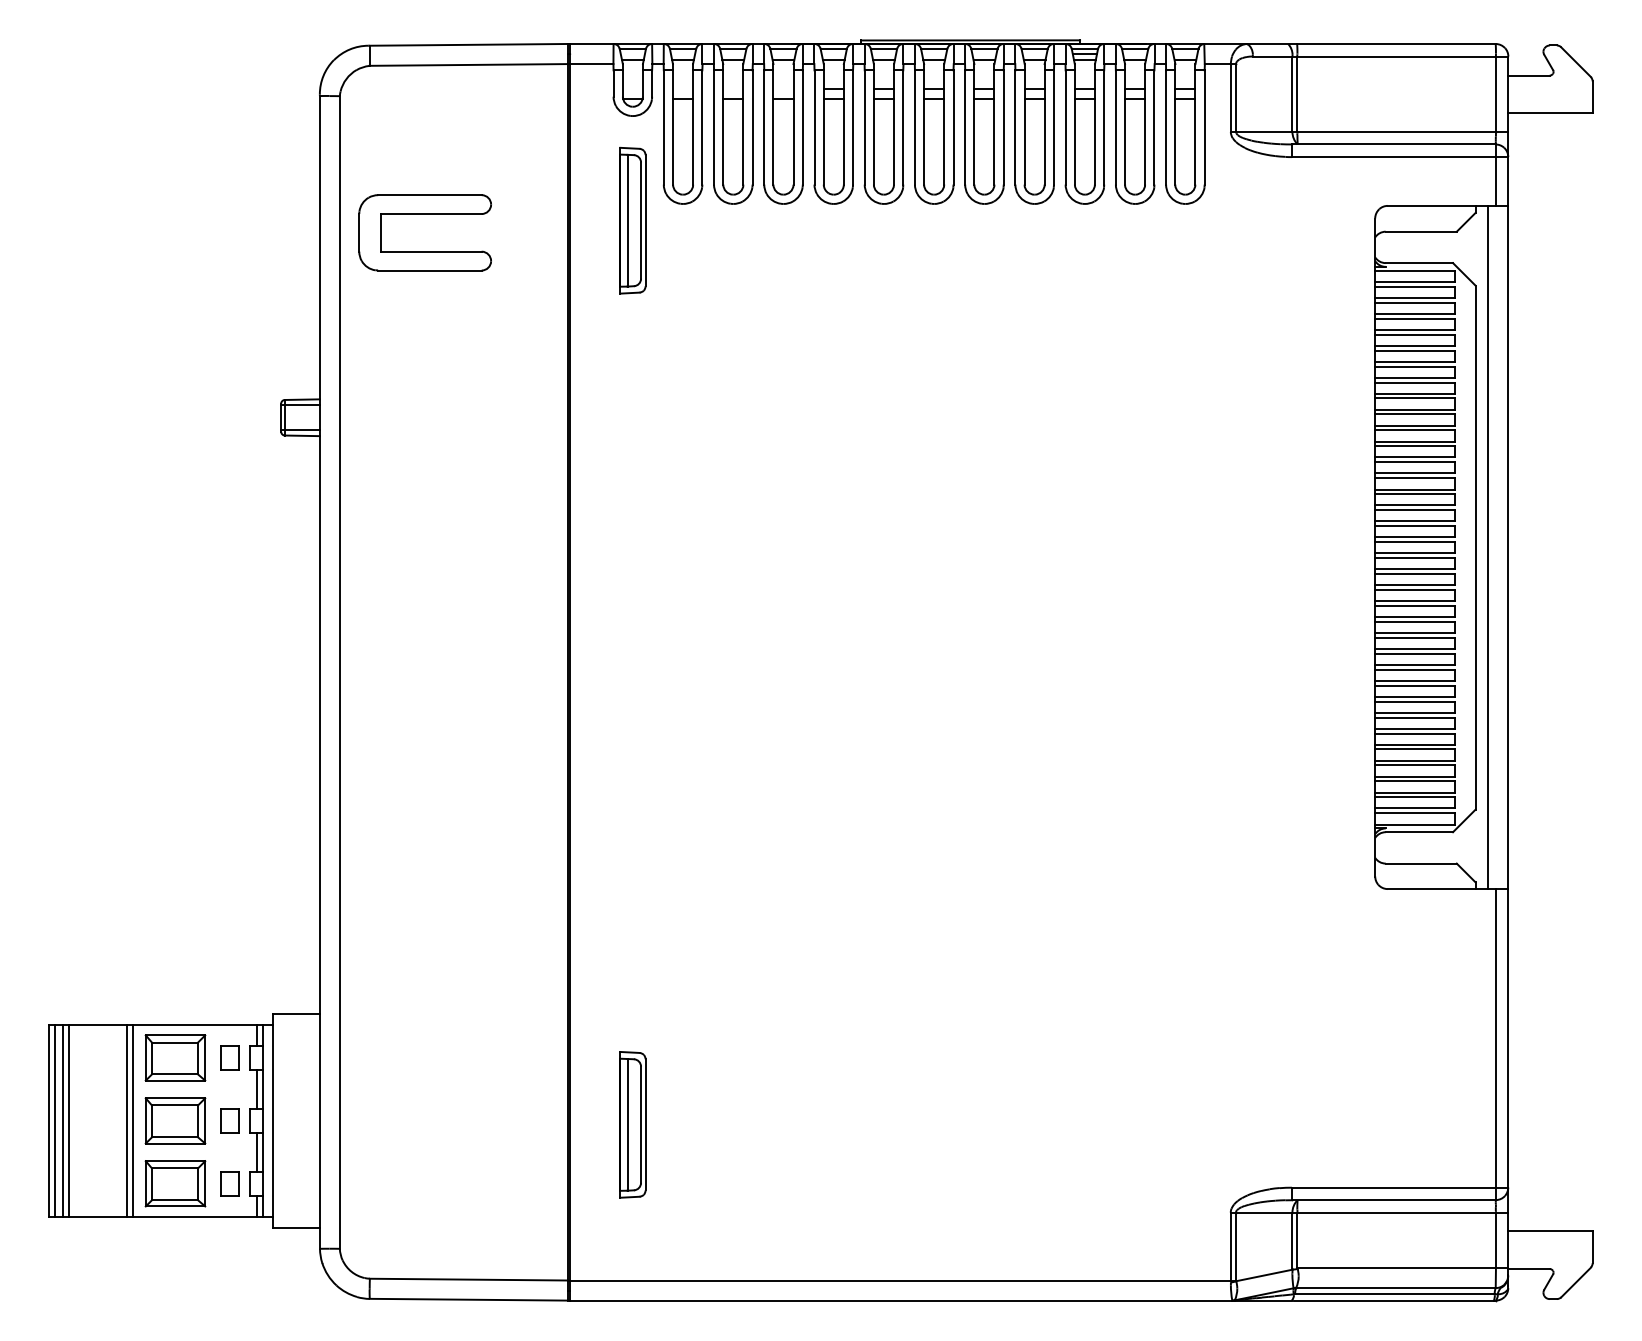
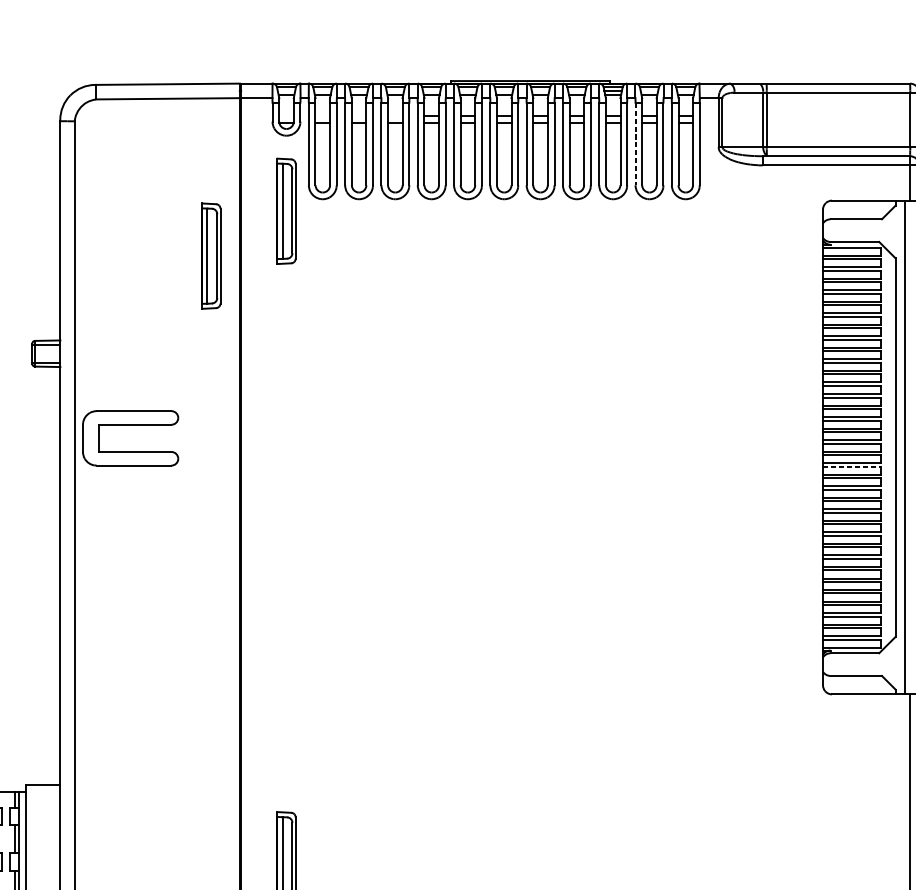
line: (1115, 127) -> (635, 143), solid -> dashed
part: (424, 214) -> (130, 425), moved
part: (528, 282) -> (211, 256), added
line: (1414, 574) -> (851, 467), solid -> dashed

